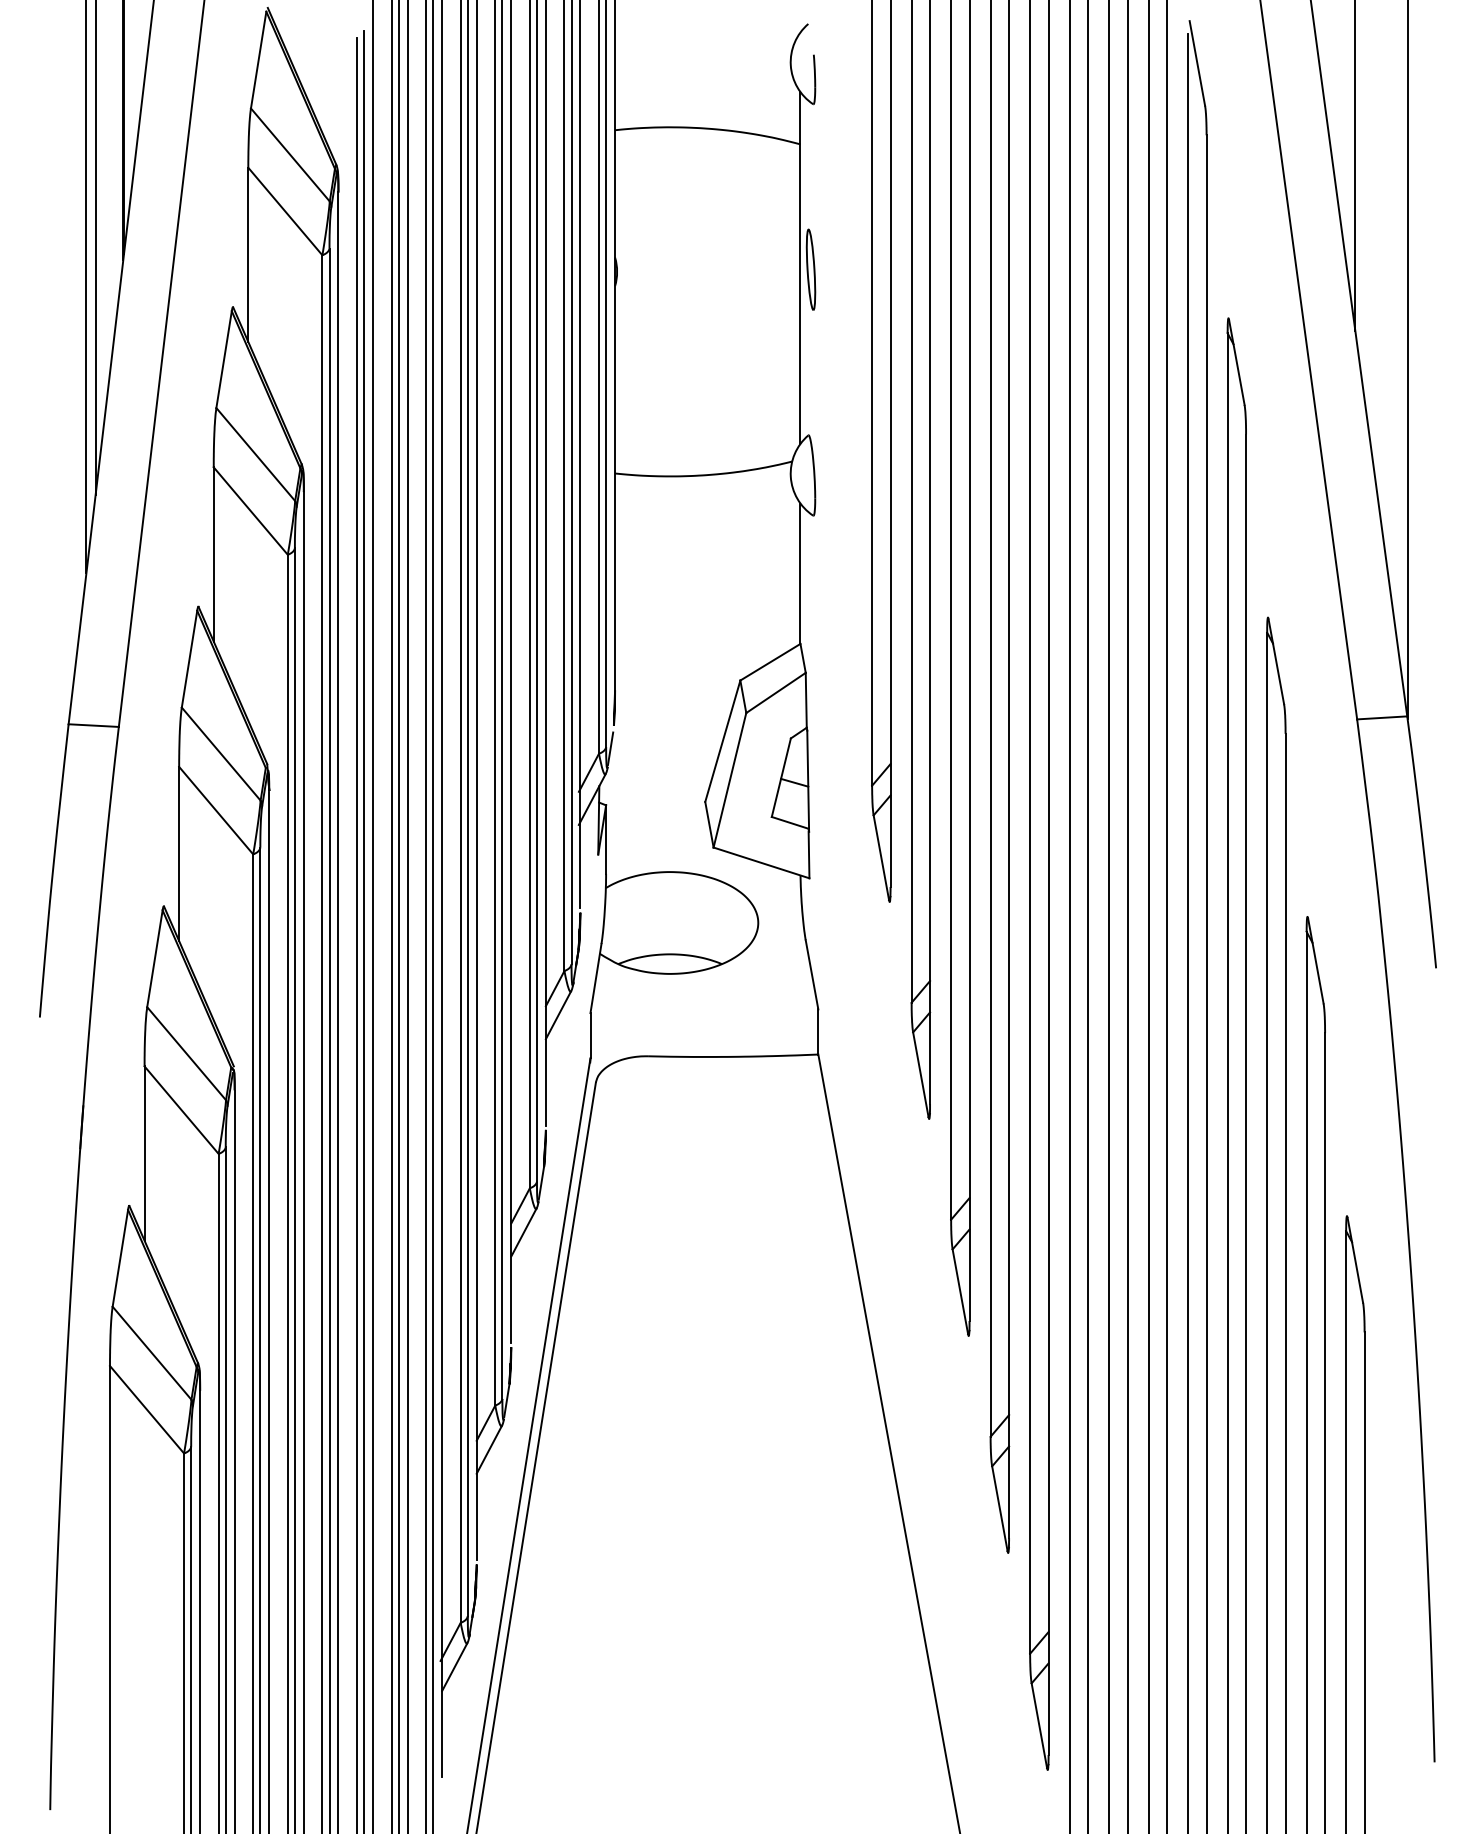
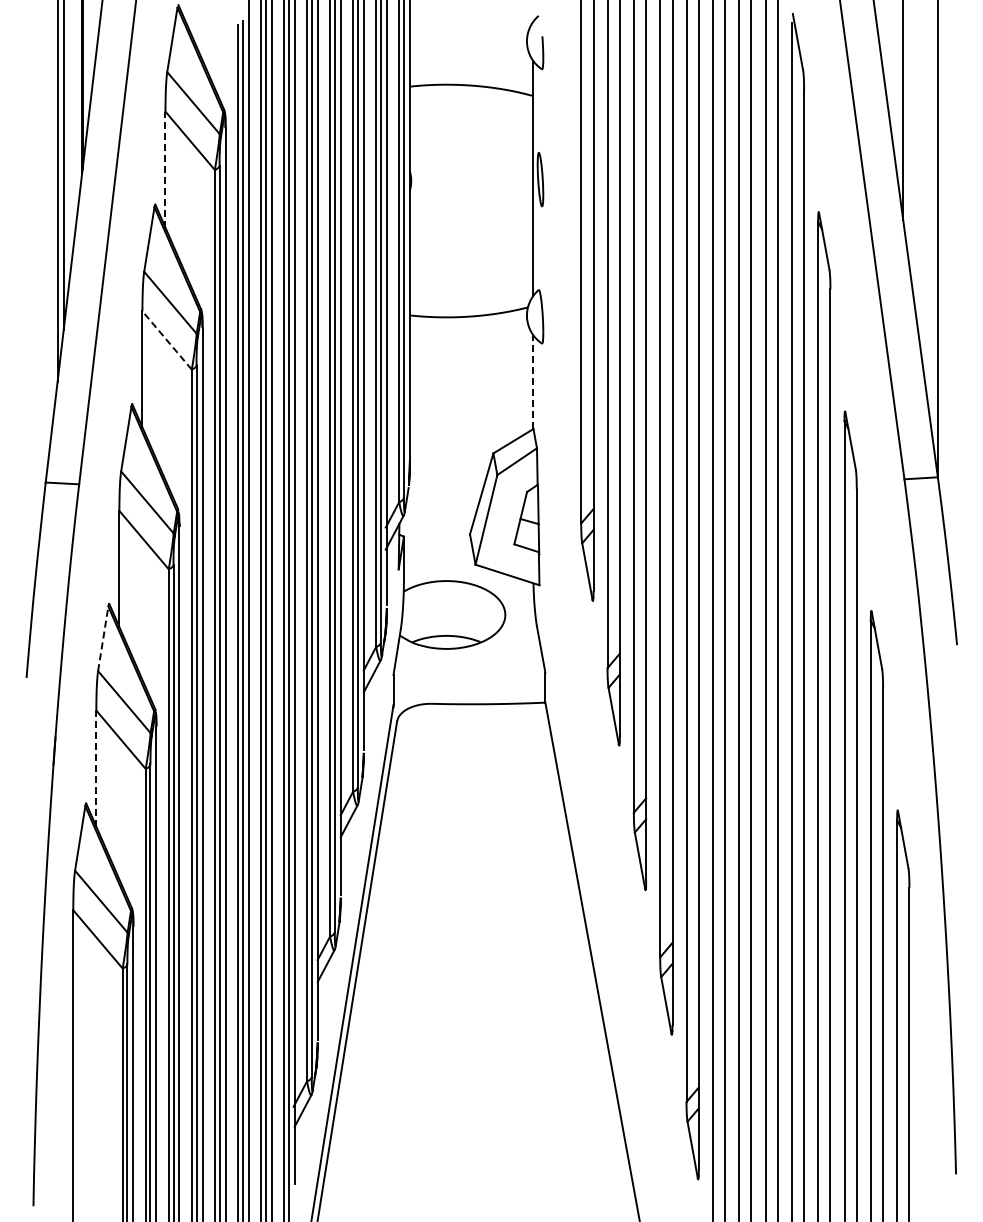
line: (248, 254) -> (165, 169), solid -> dashed
line: (249, 511) -> (166, 340), solid -> dashed
line: (800, 574) -> (533, 382), solid -> dashed
line: (155, 958) -> (103, 638), solid -> dashed
line: (144, 1153) -> (96, 768), solid -> dashed

